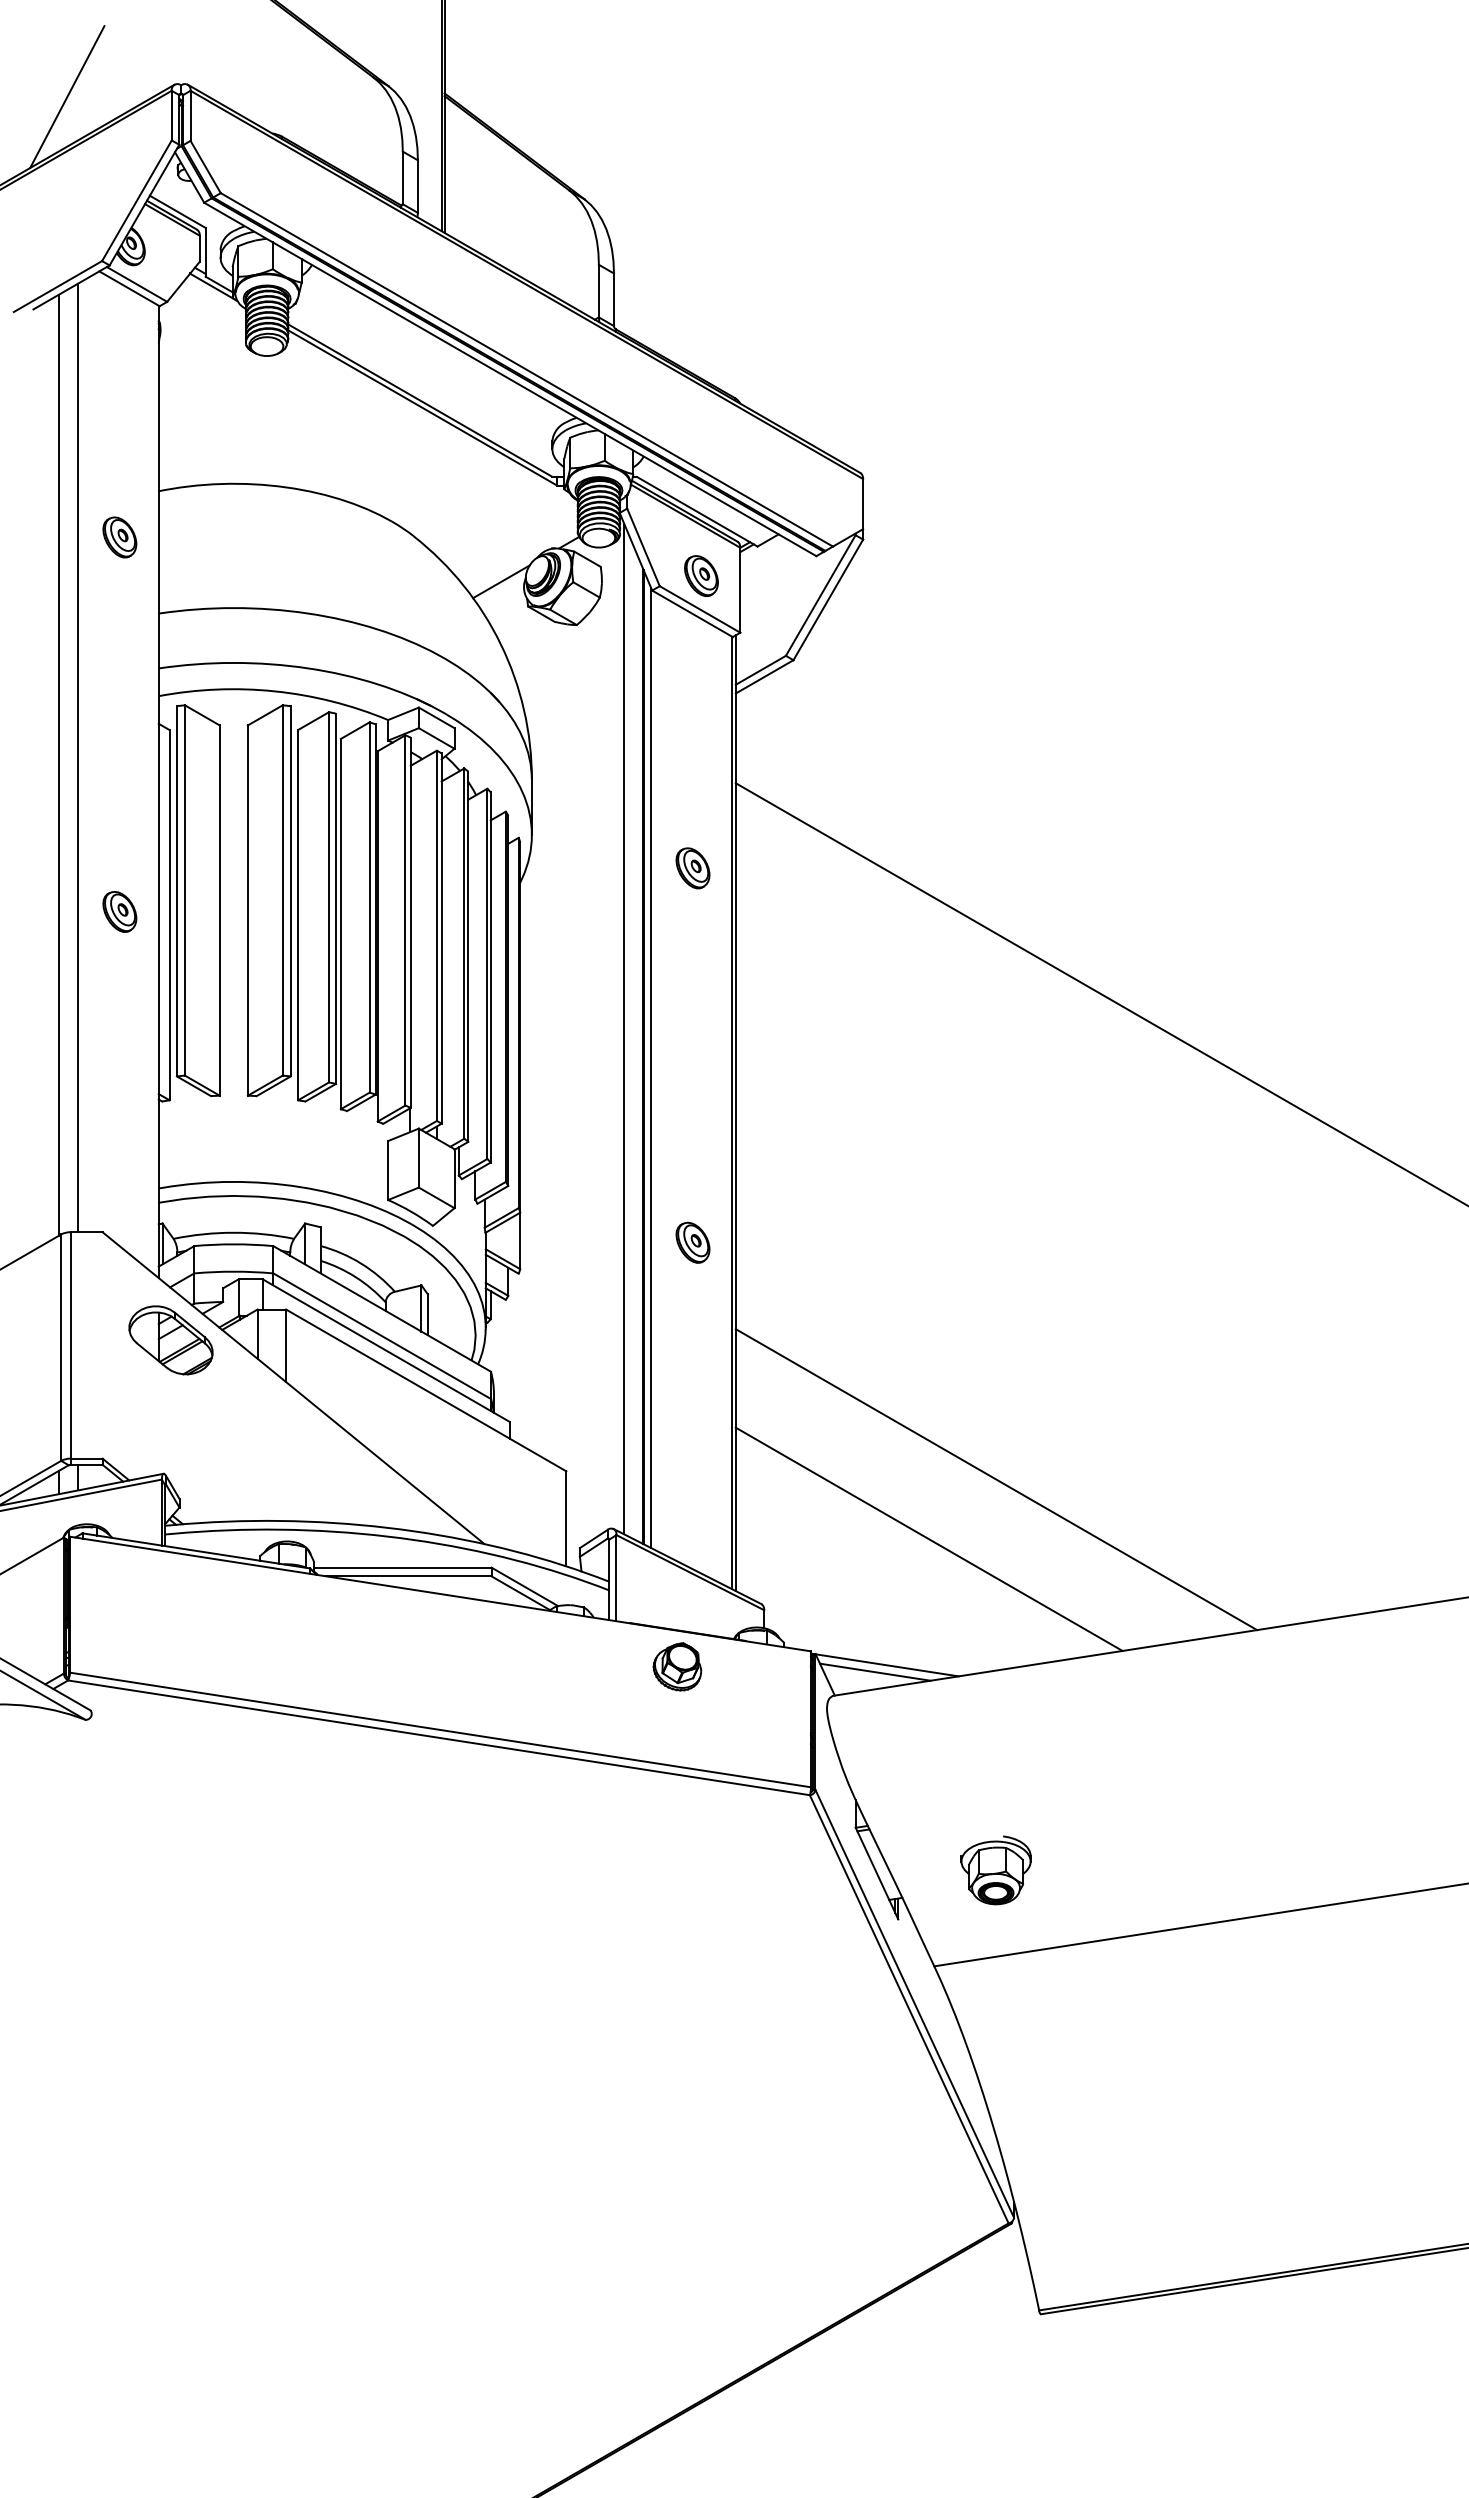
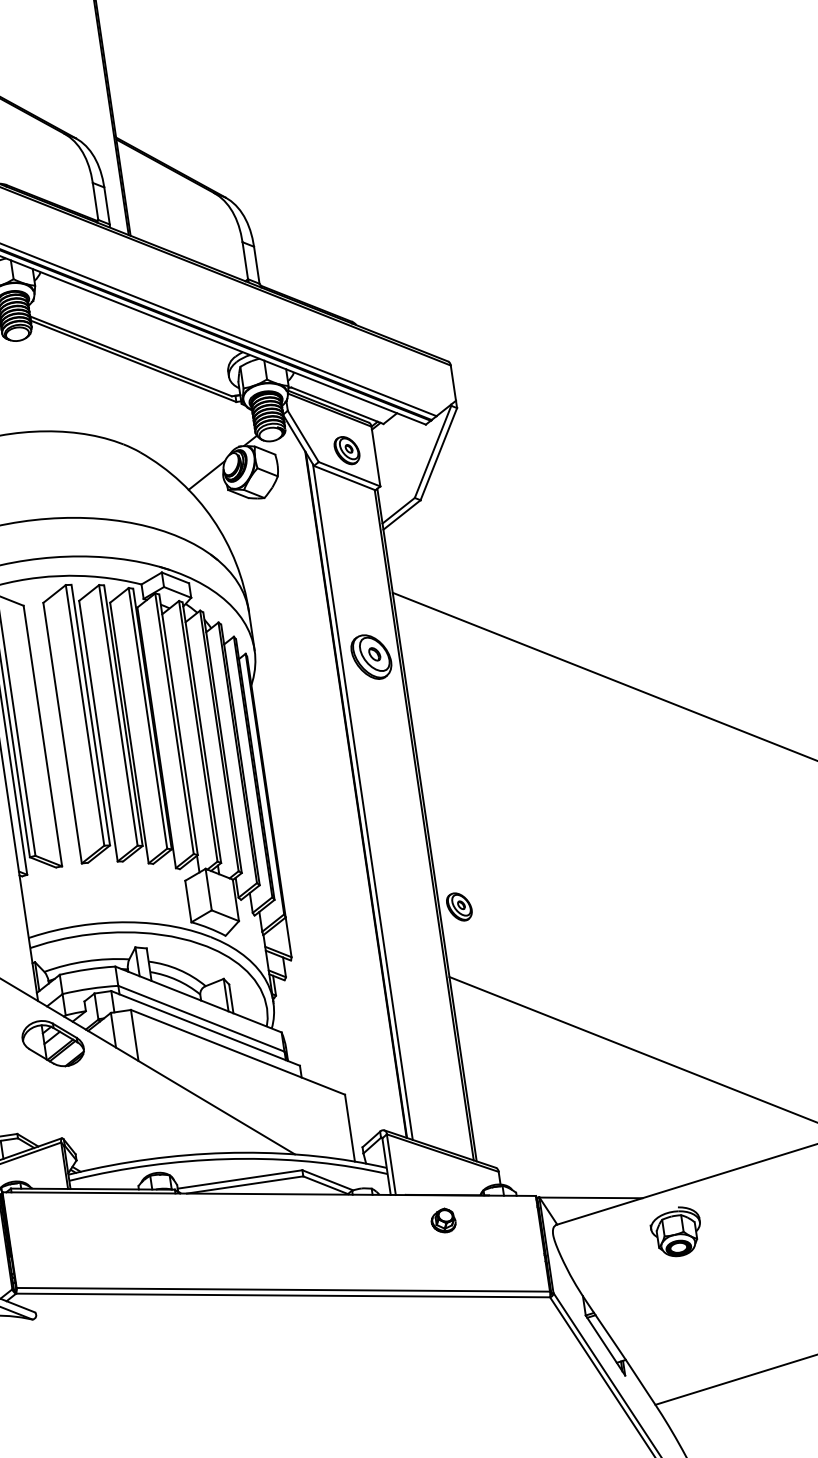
part: (692, 868) -> (371, 657), size x1.6
line: (624, 1028) -> (339, 777), removed
part: (692, 1242) -> (459, 906), moved
line: (928, 1538) -> (606, 1104), removed
part: (677, 1666) -> (443, 1220), size x0.7
line: (875, 1671) -> (583, 1203), removed
part: (995, 1870) -> (676, 1232), moved

